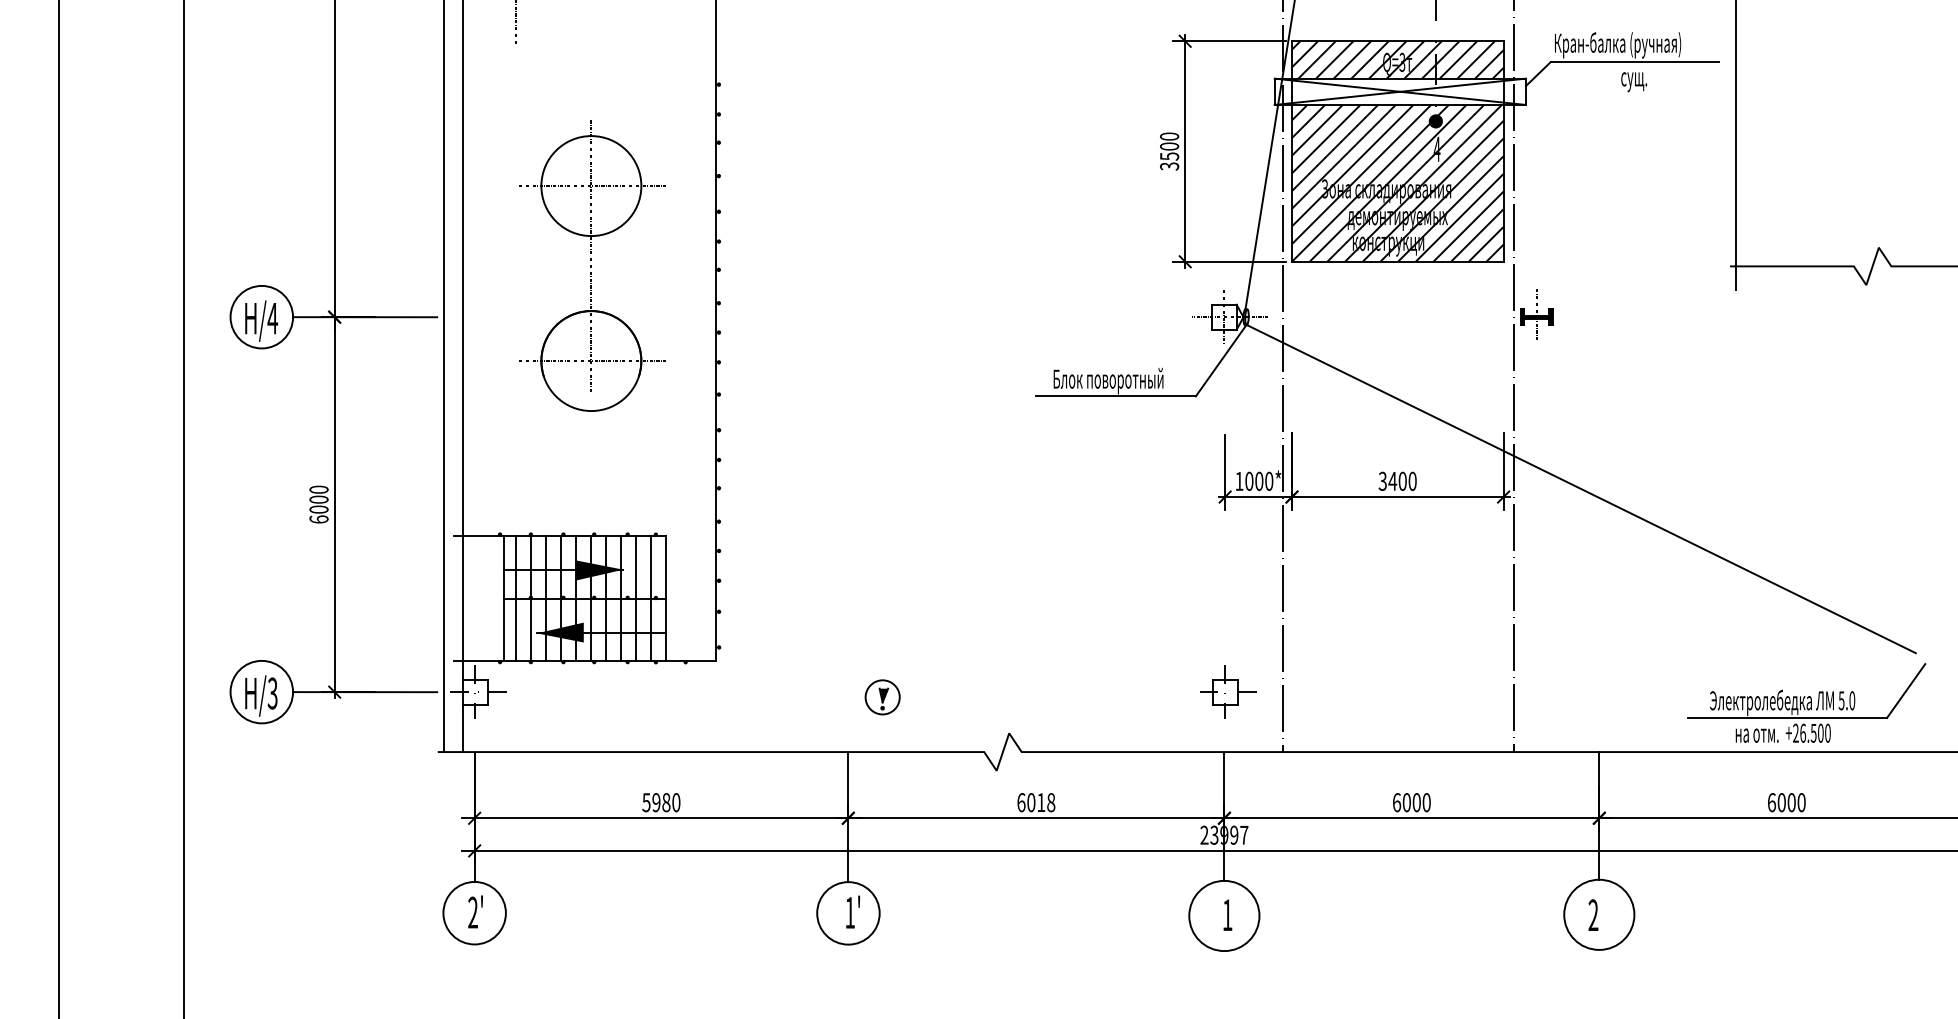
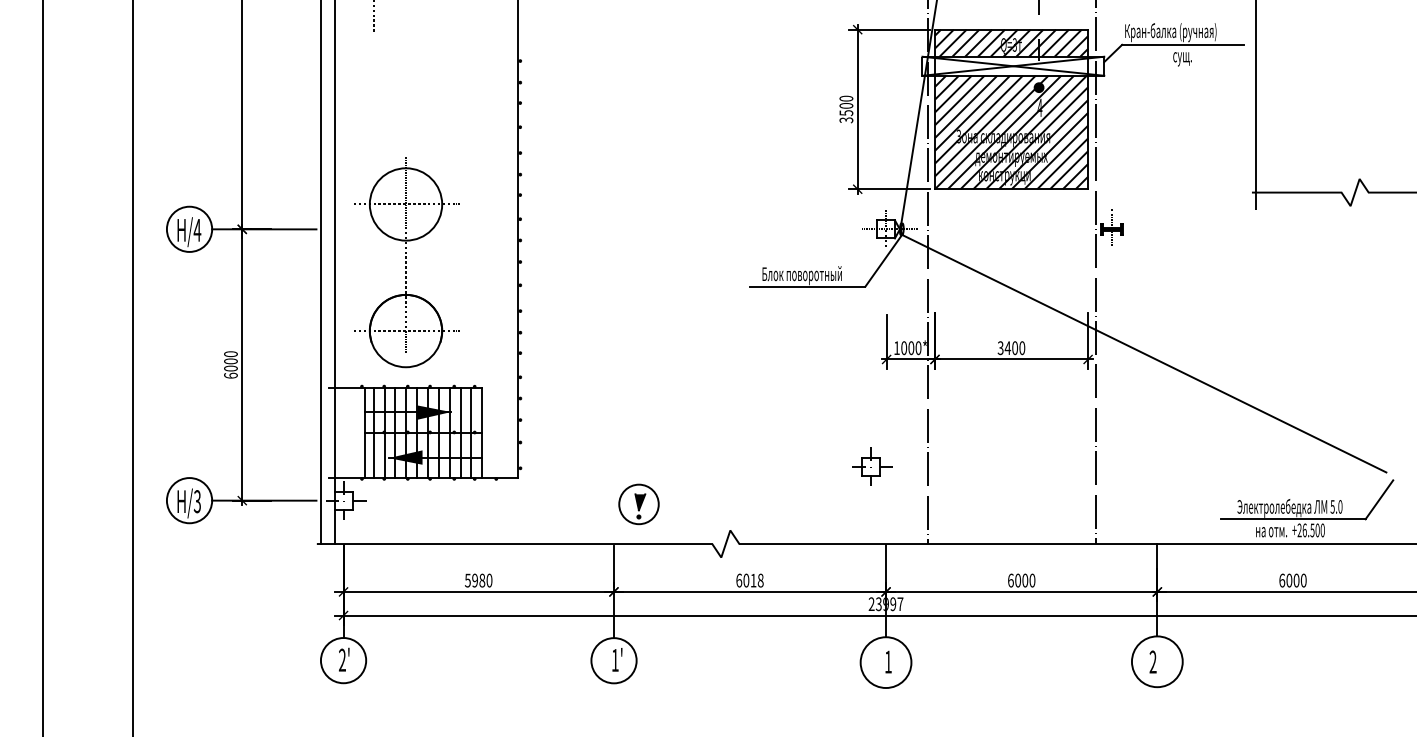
part: (592, 266) -> (406, 262), moved
part: (1227, 691) -> (872, 466), moved
part: (882, 697) -> (638, 504), size x1.6

